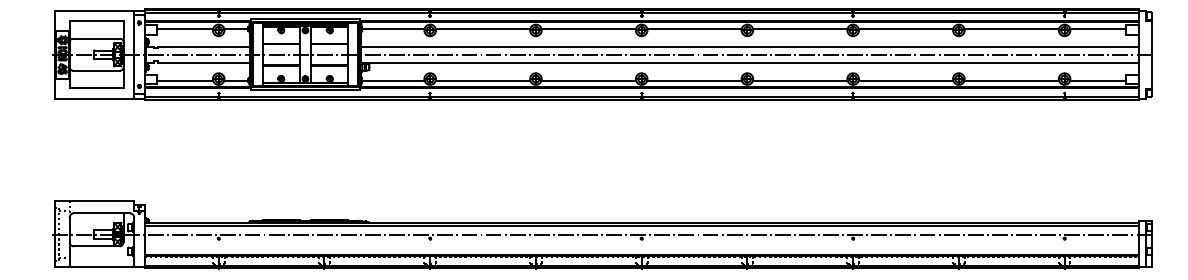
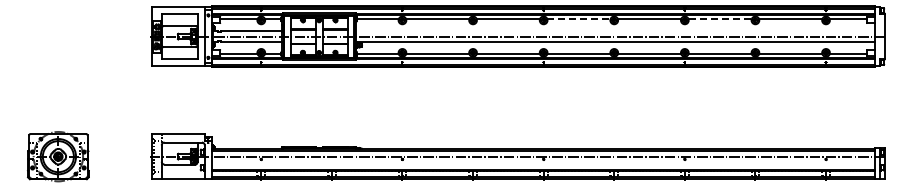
line: (693, 29) -> (578, 19), solid -> dashed
line: (906, 29) -> (720, 19), solid -> dashed
line: (749, 47) -> (615, 31), removed

